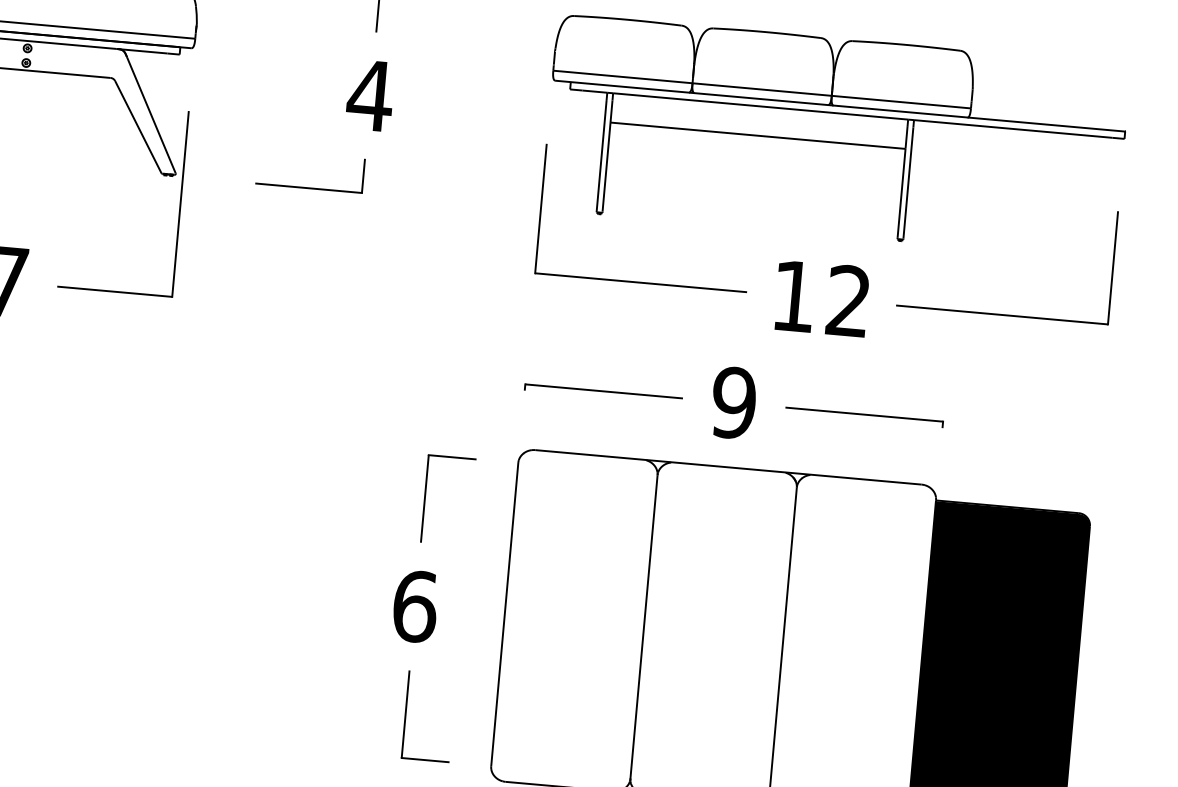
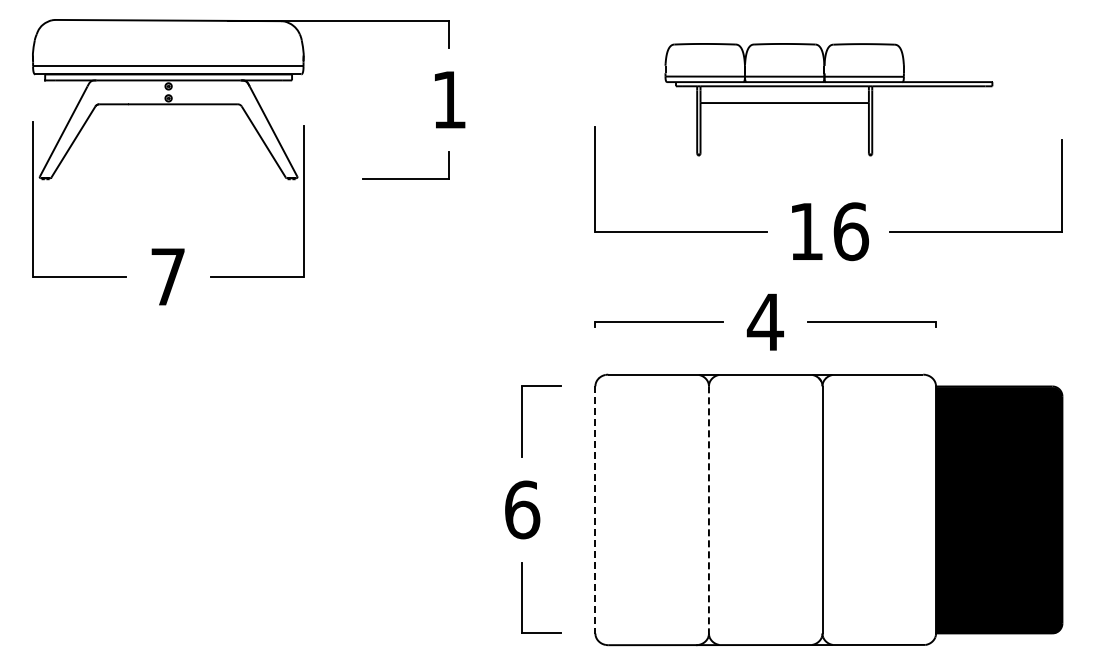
text: (369, 95) -> (448, 99), 4 -> 1
part: (835, 136) -> (828, 99), size x0.7
text: (849, 301) -> (851, 231), 12 -> 16
text: (733, 402) -> (765, 321), 9 -> 4
line: (504, 614) -> (595, 509), solid -> dashed
line: (643, 627) -> (708, 510), solid -> dashed

